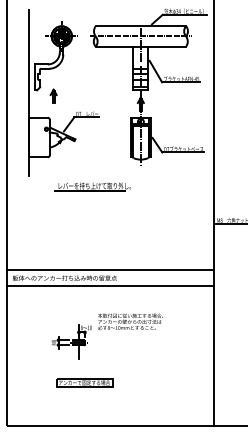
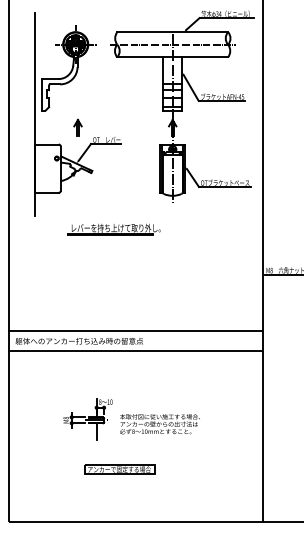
part: (53, 95) -> (77, 126), moved
text: (130, 321) -> (159, 423), moved
part: (84, 382) -> (119, 469), moved

